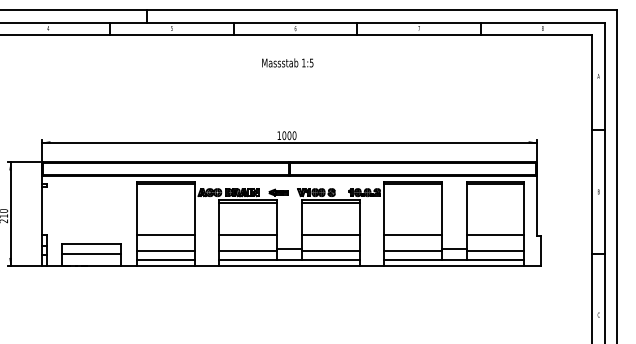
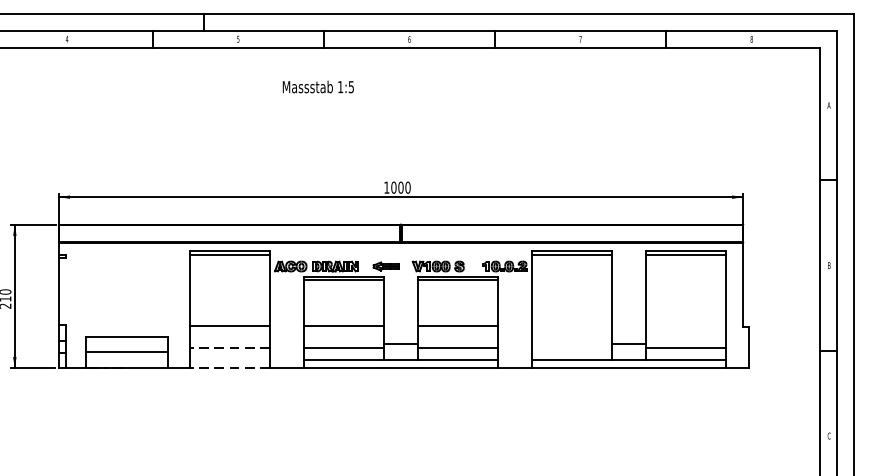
text: (287, 62) -> (317, 86), moved
line: (413, 235) -> (572, 325), removed
line: (495, 235) -> (686, 325), removed
line: (165, 251) -> (229, 348), solid -> dashed
line: (413, 251) -> (572, 348), removed
line: (165, 260) -> (229, 360), removed
line: (165, 266) -> (229, 368), solid -> dashed

